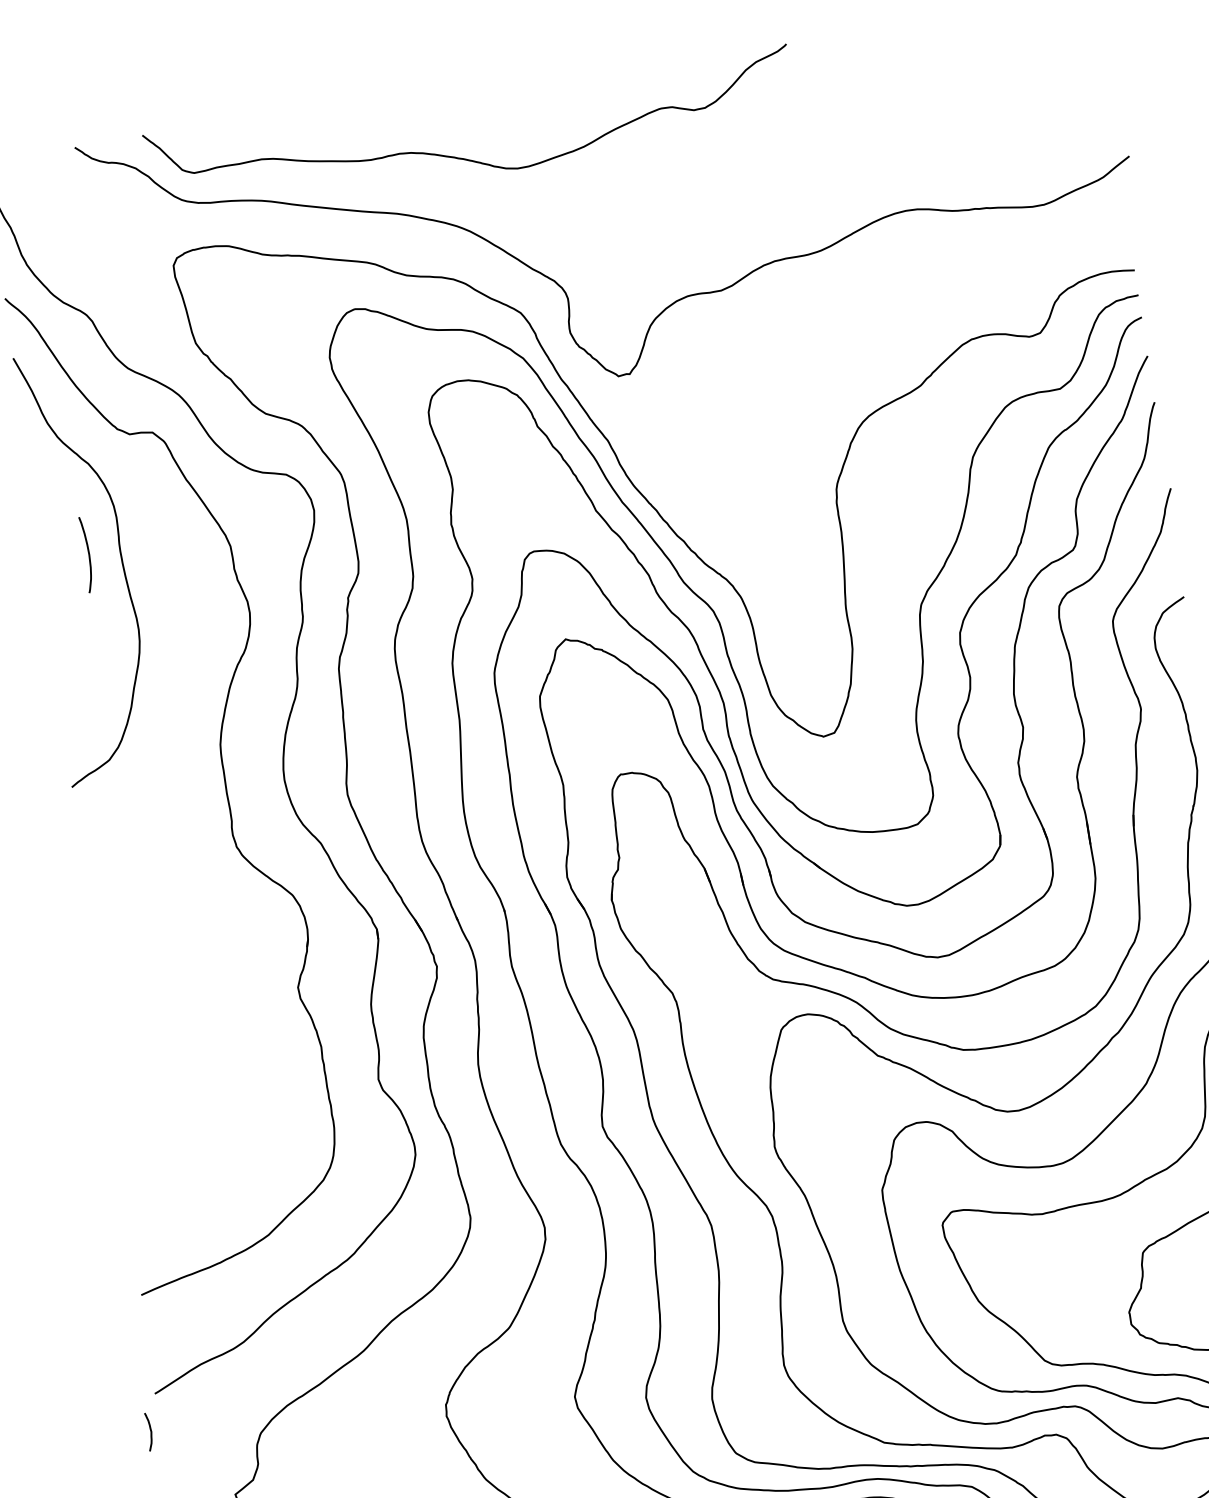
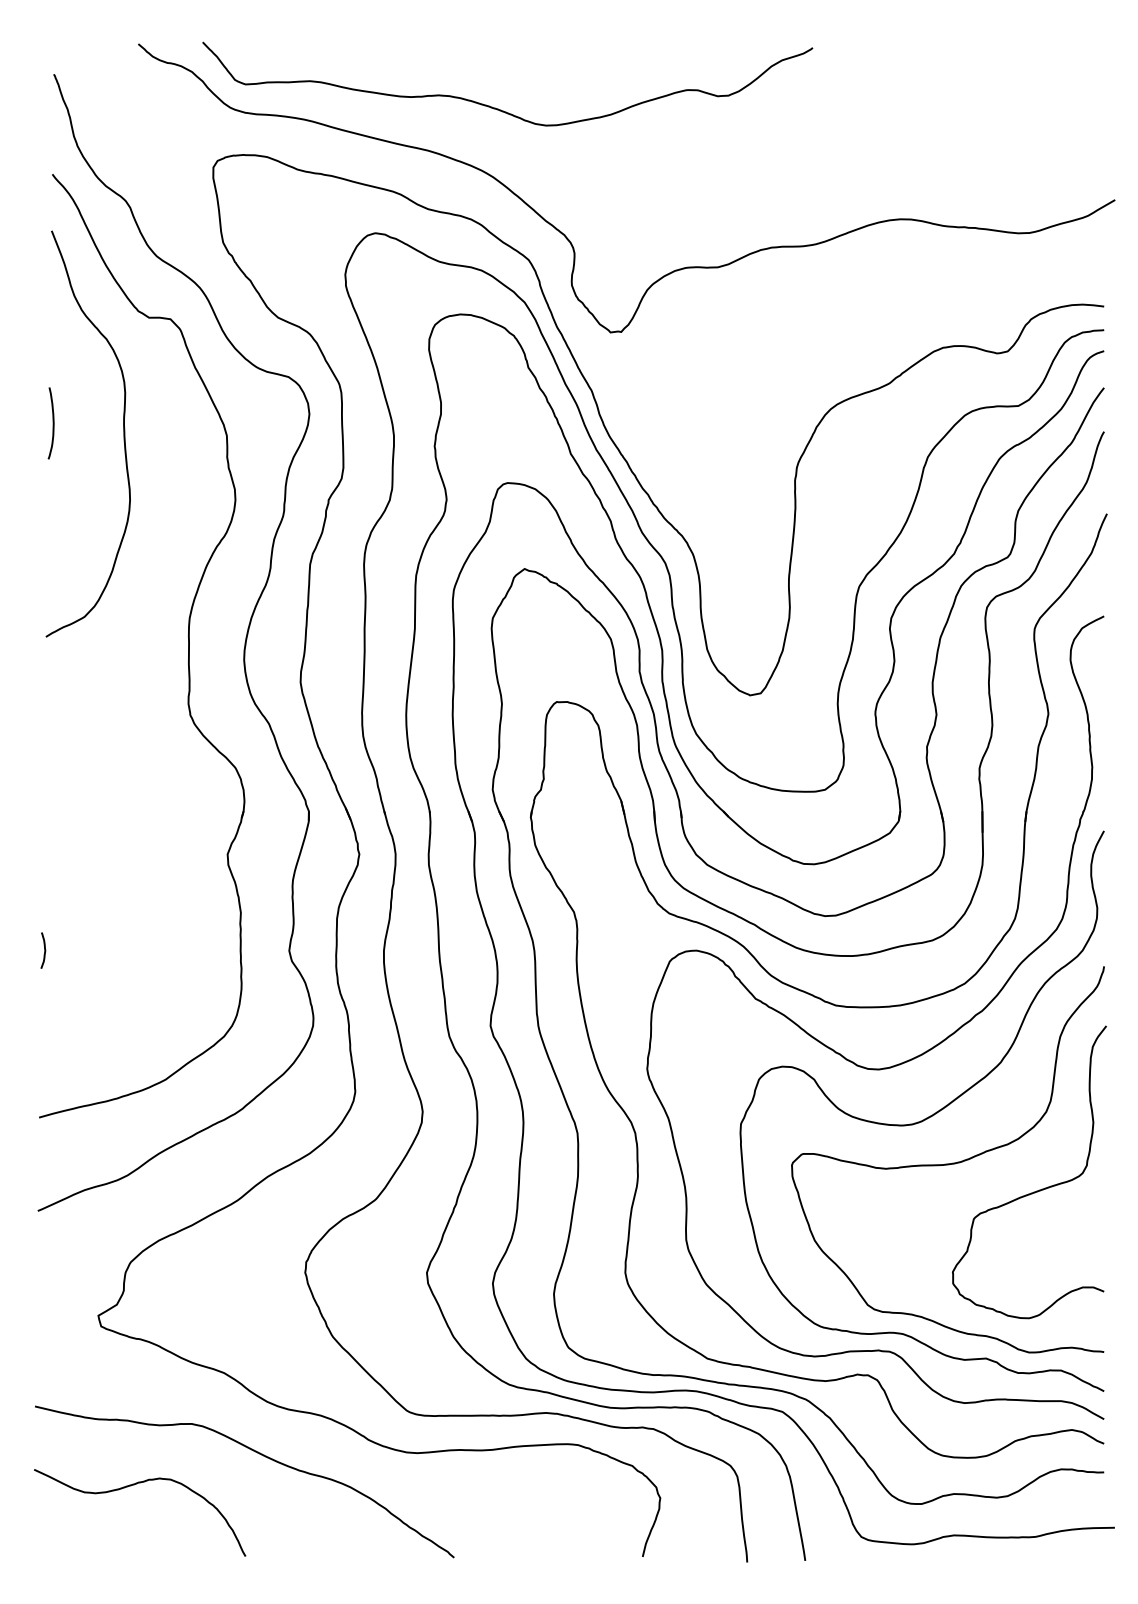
curve: (87, 554) -> (52, 423), moved
curve: (150, 1431) -> (44, 950), moved

